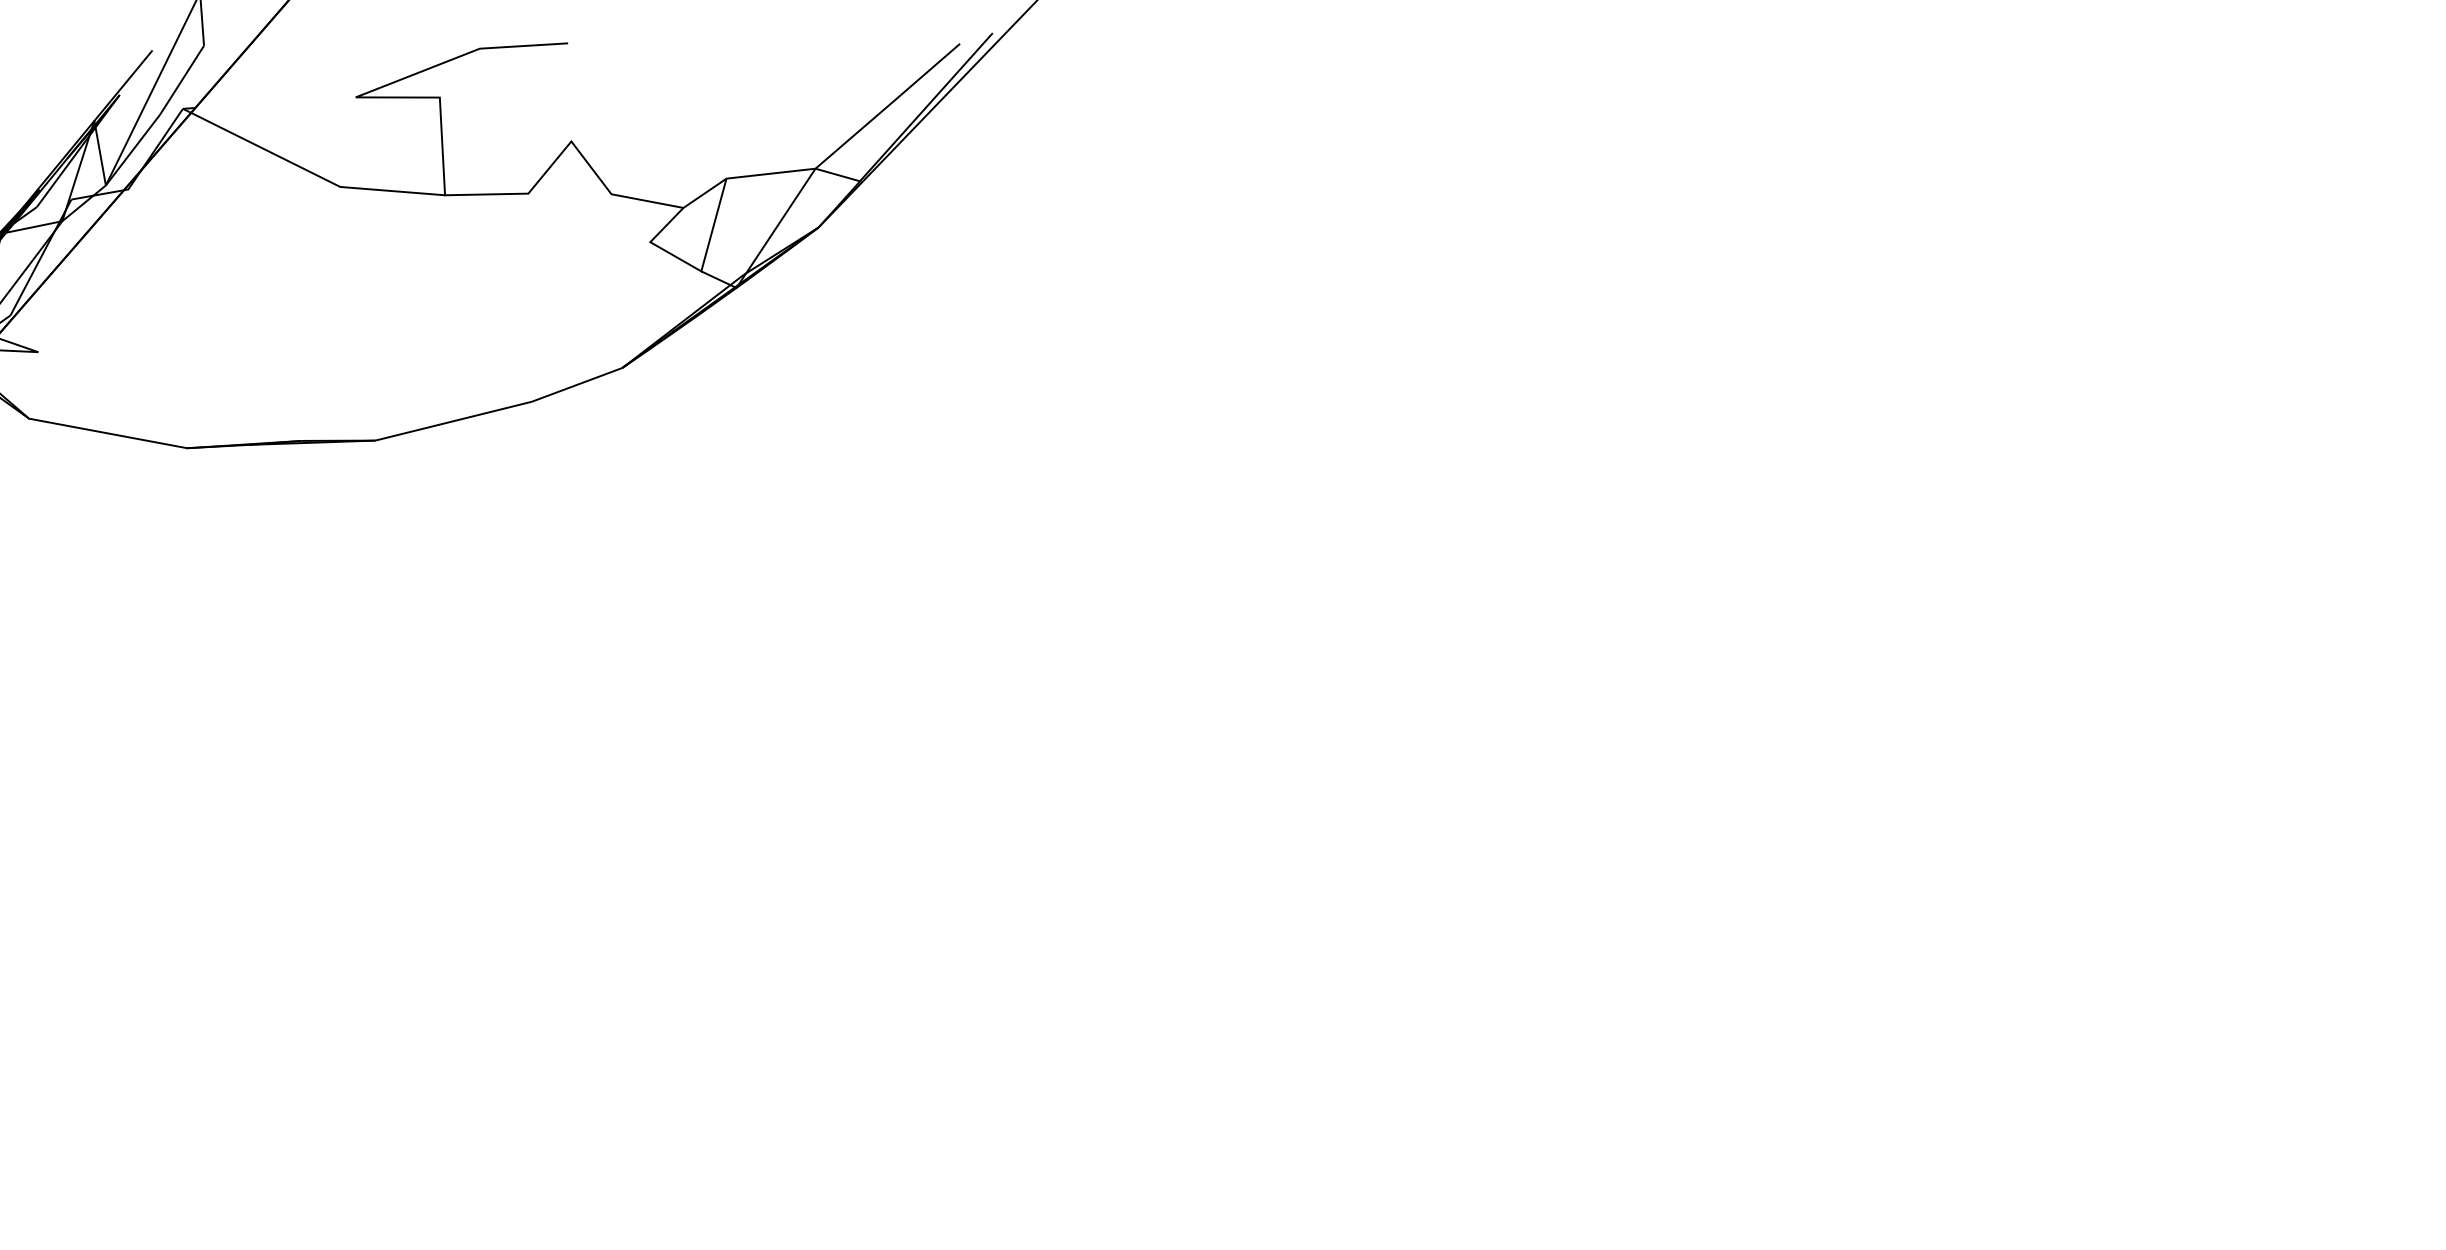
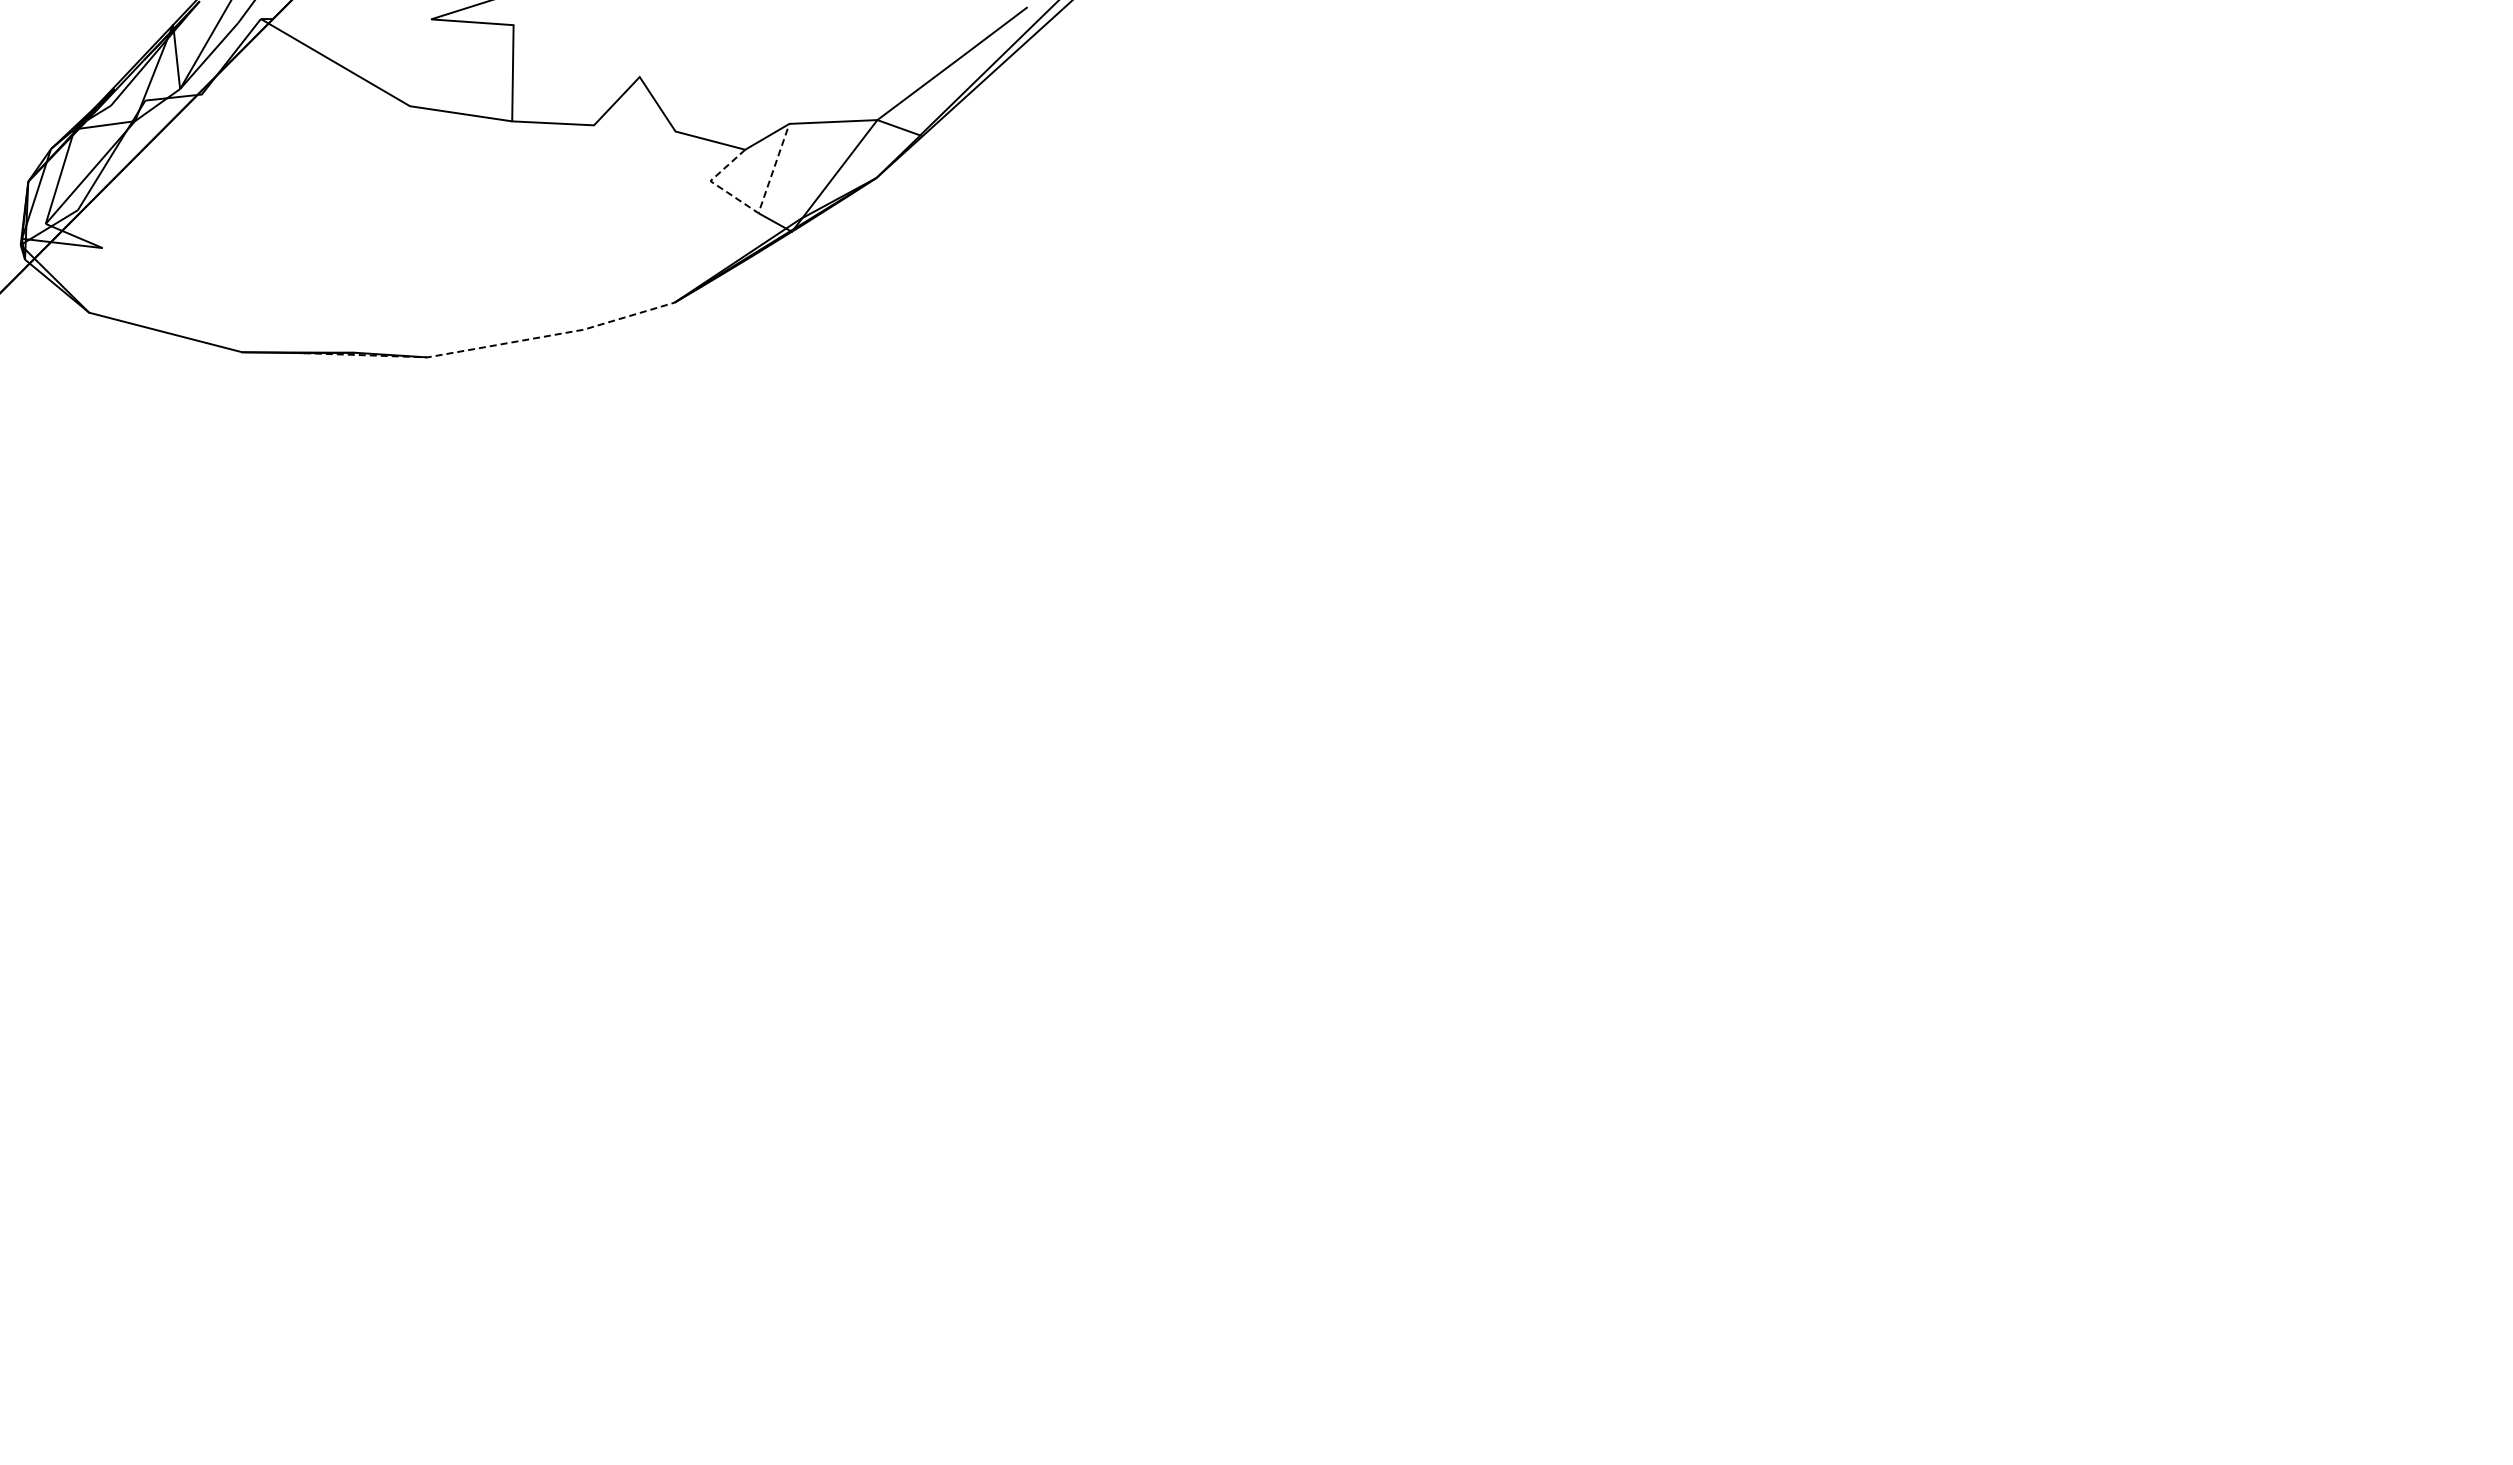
line: (697, 268) -> (754, 210), solid -> dashed
line: (439, 425) -> (491, 346), solid -> dashed

